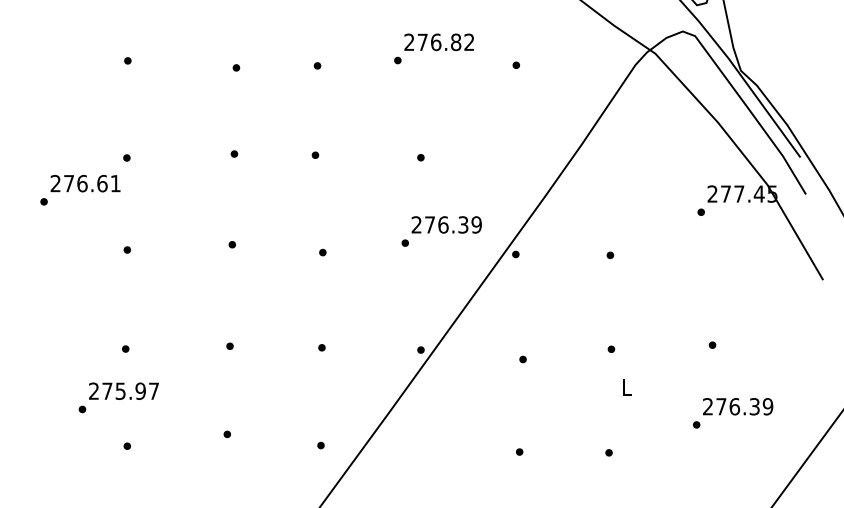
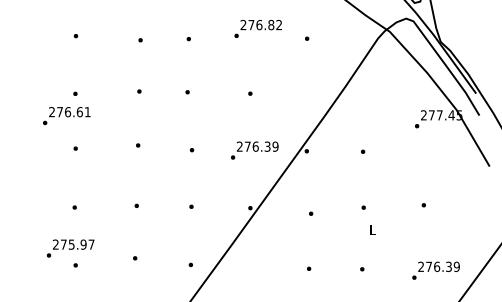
text: (79, 189) -> (66, 115), moved
text: (441, 231) -> (254, 150), moved
text: (118, 397) -> (70, 248), moved
text: (732, 412) -> (435, 270), moved

